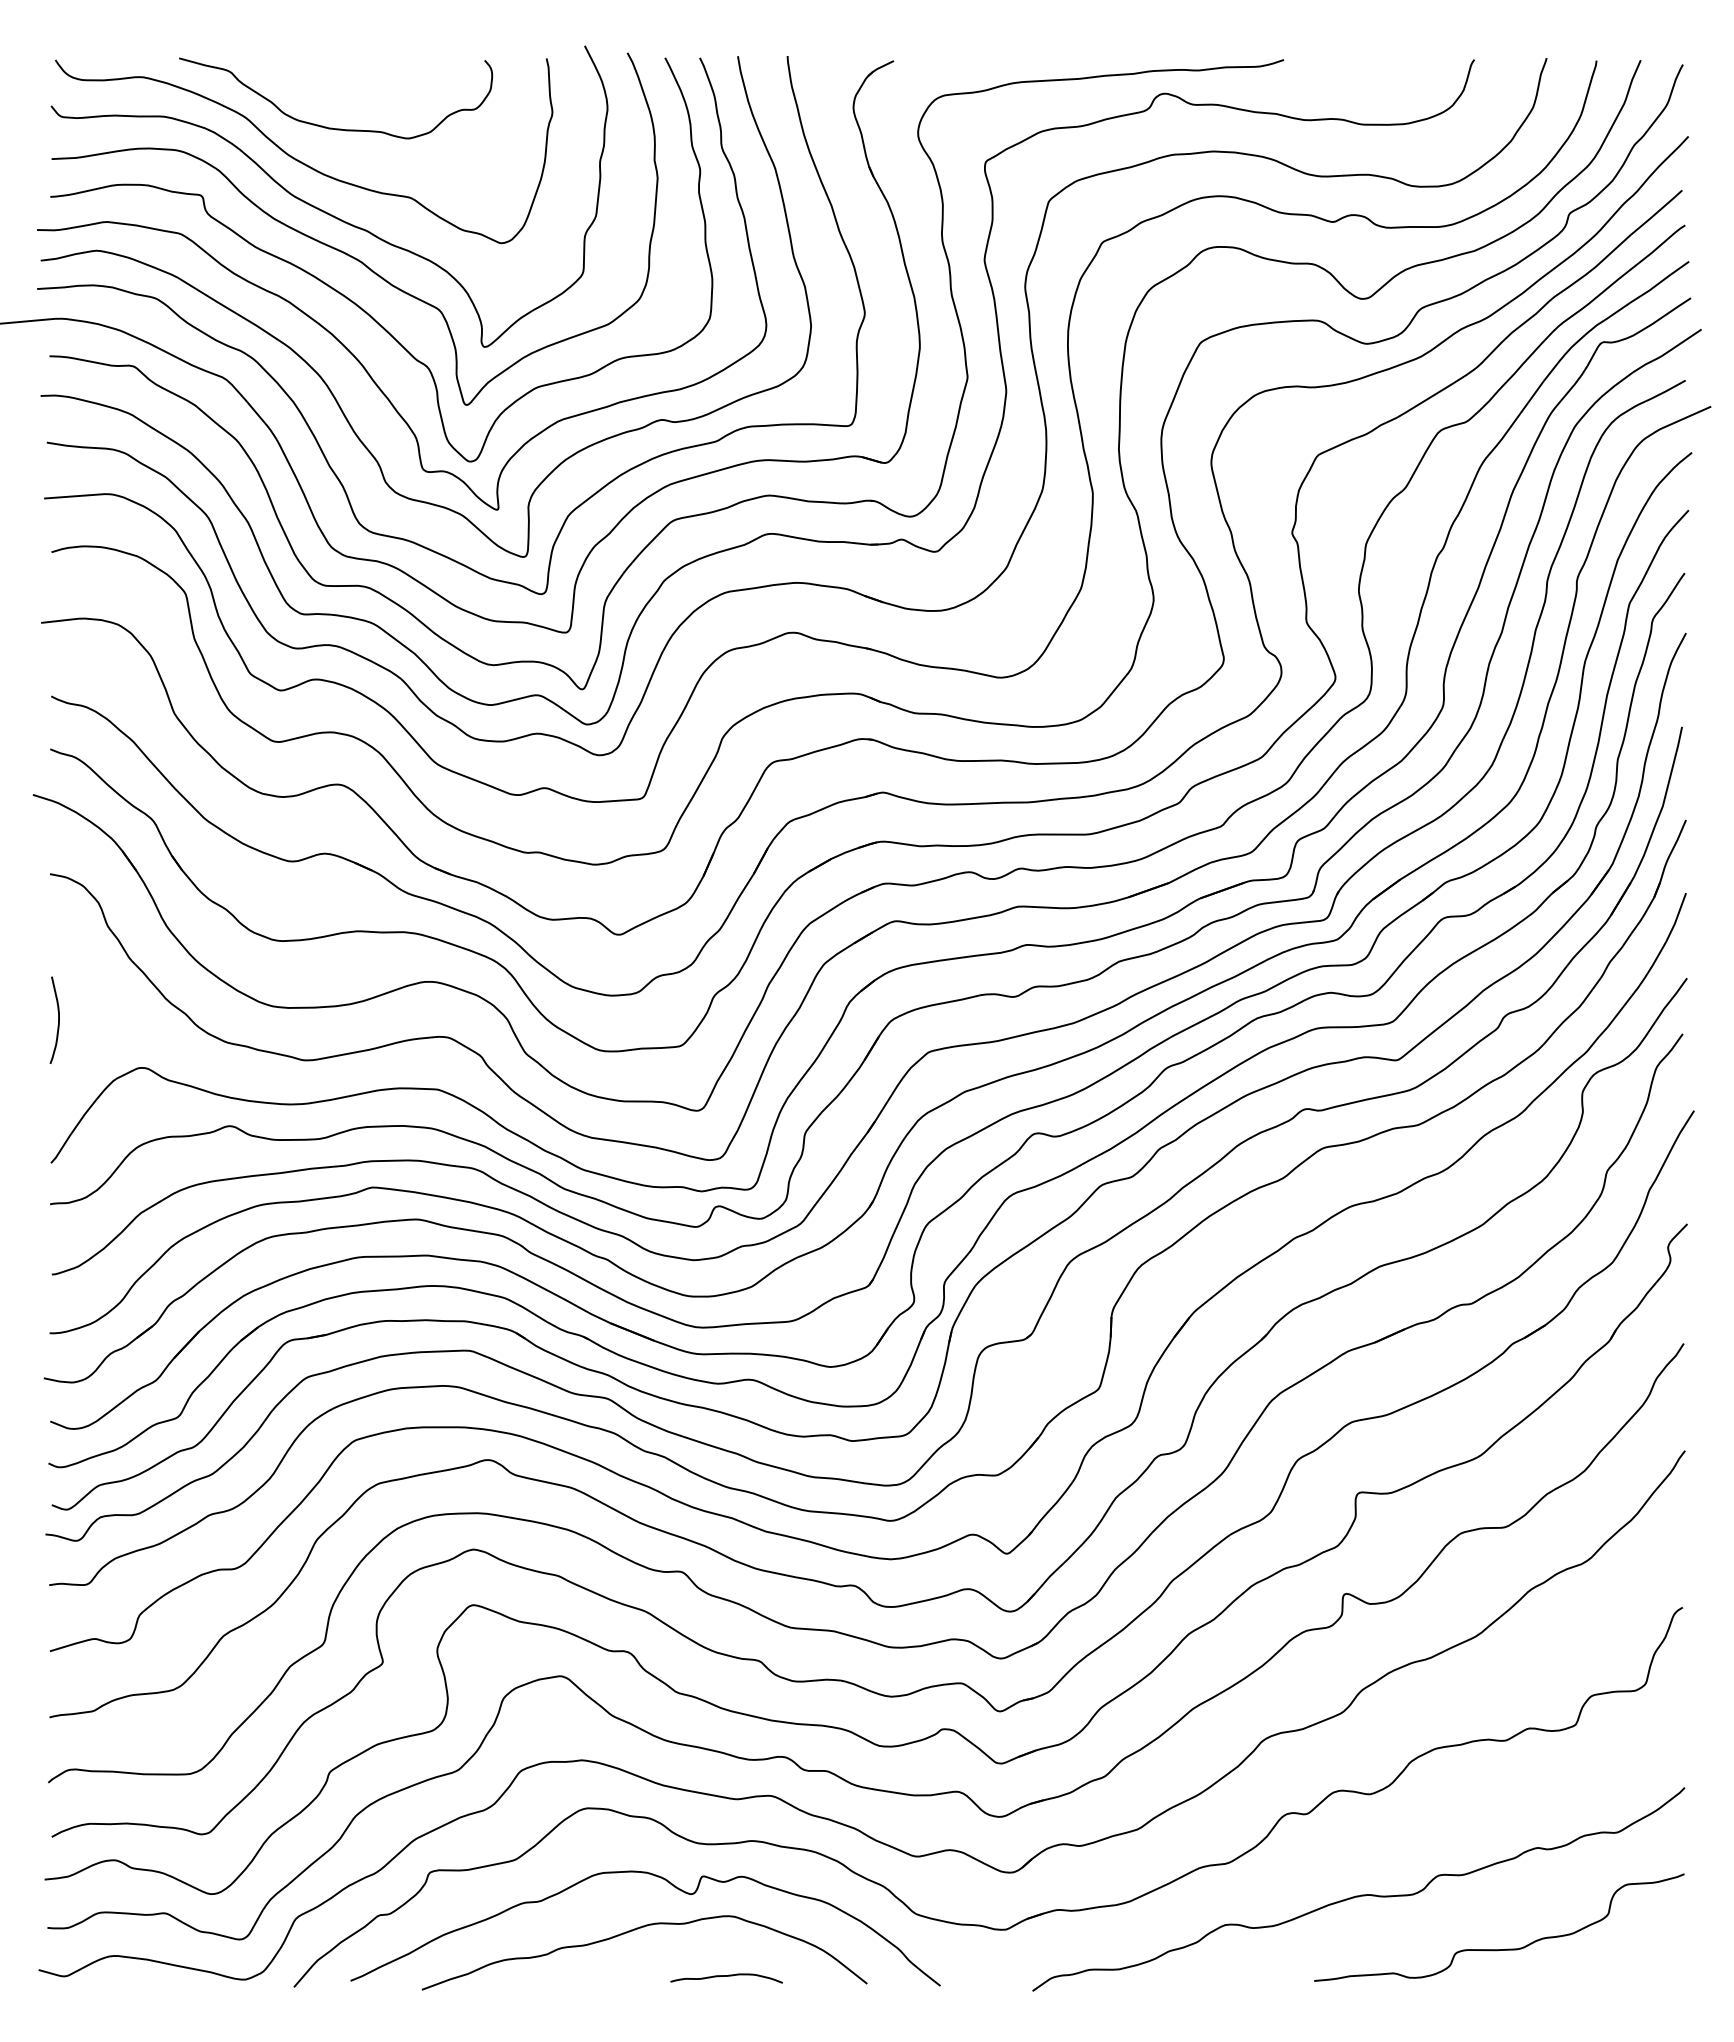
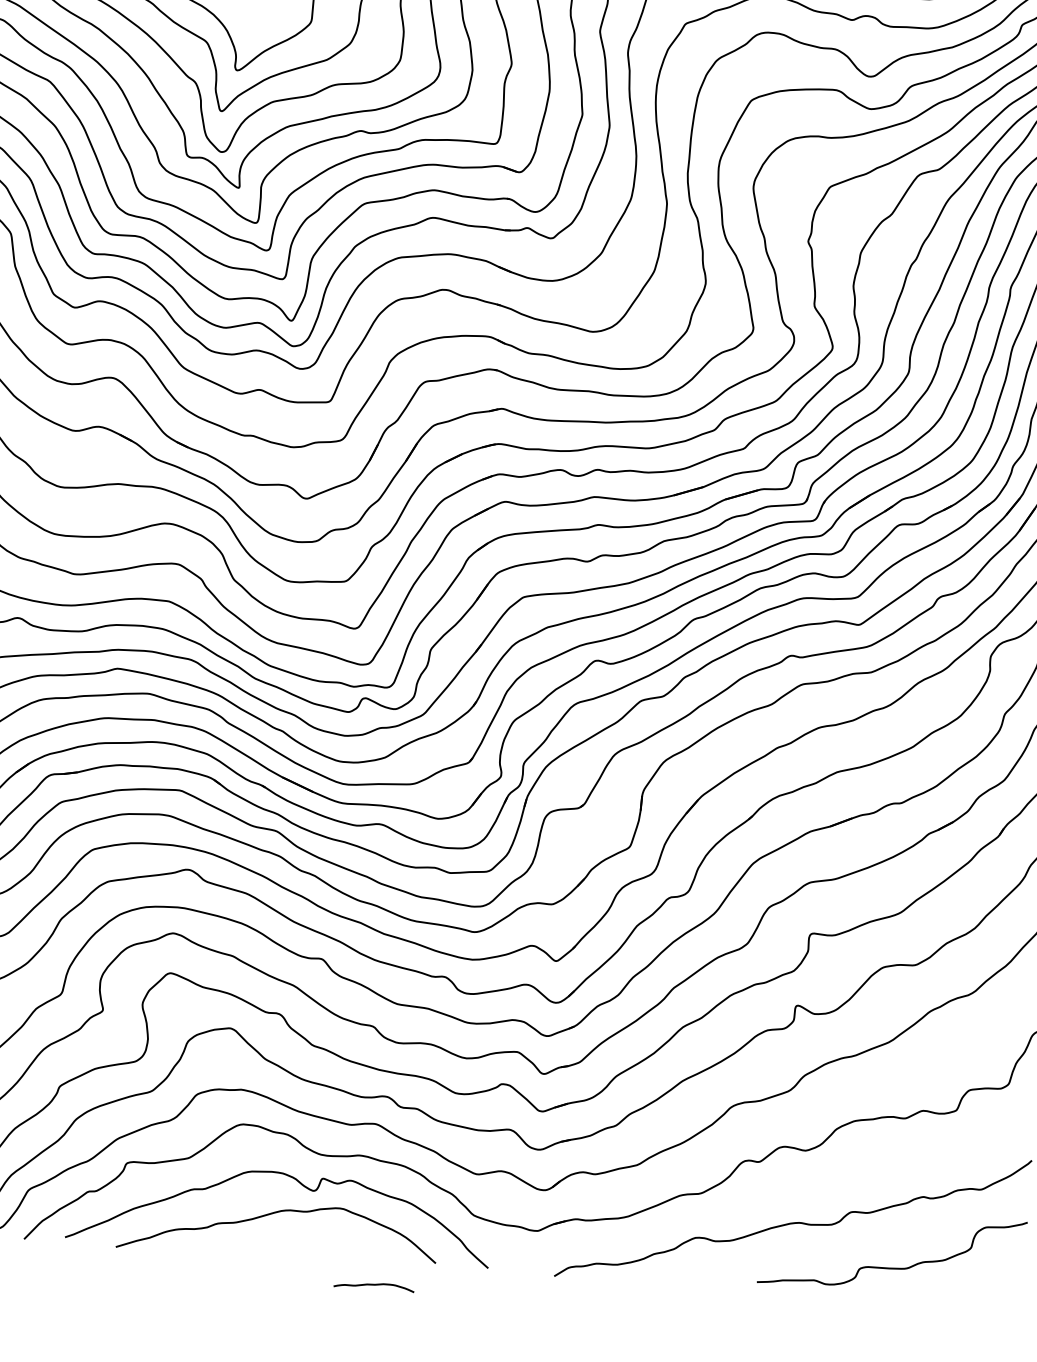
curve: (726, 1976) -> (374, 1285), moved

